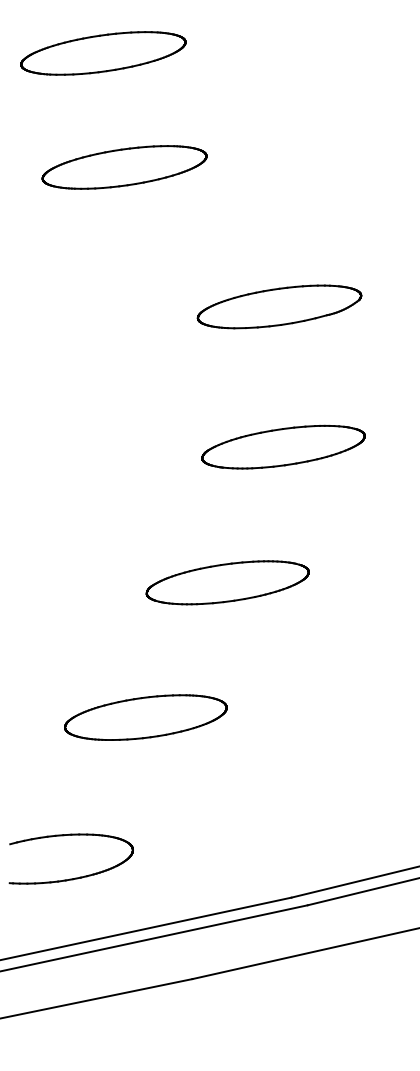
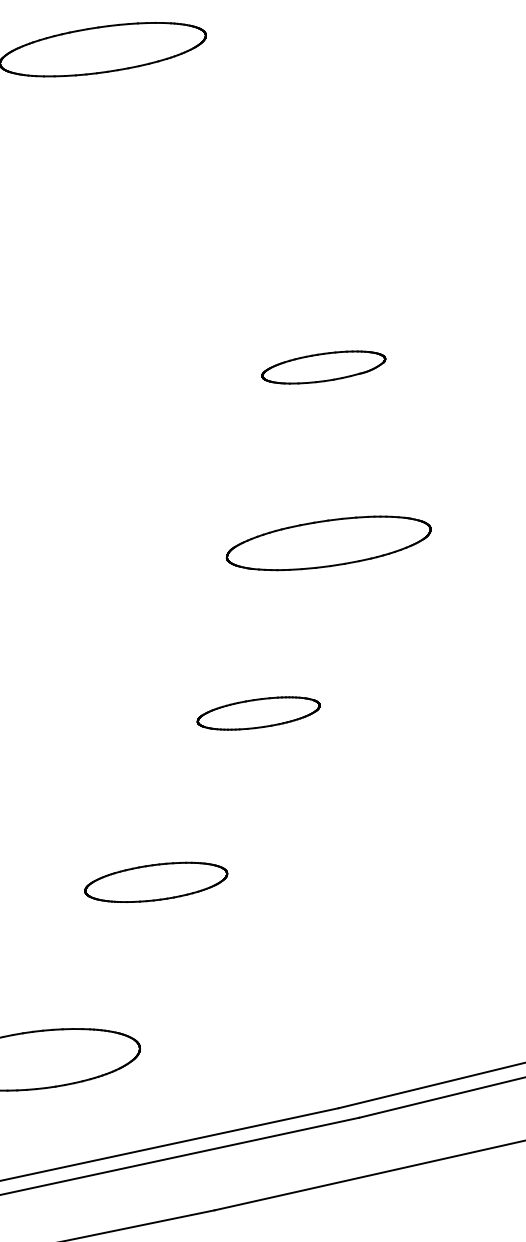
part: (124, 167) -> (129, 192), removed
part: (279, 306) -> (323, 366), size x0.6
part: (227, 582) -> (258, 713), size x0.6
part: (145, 717) -> (155, 882), size x0.7

